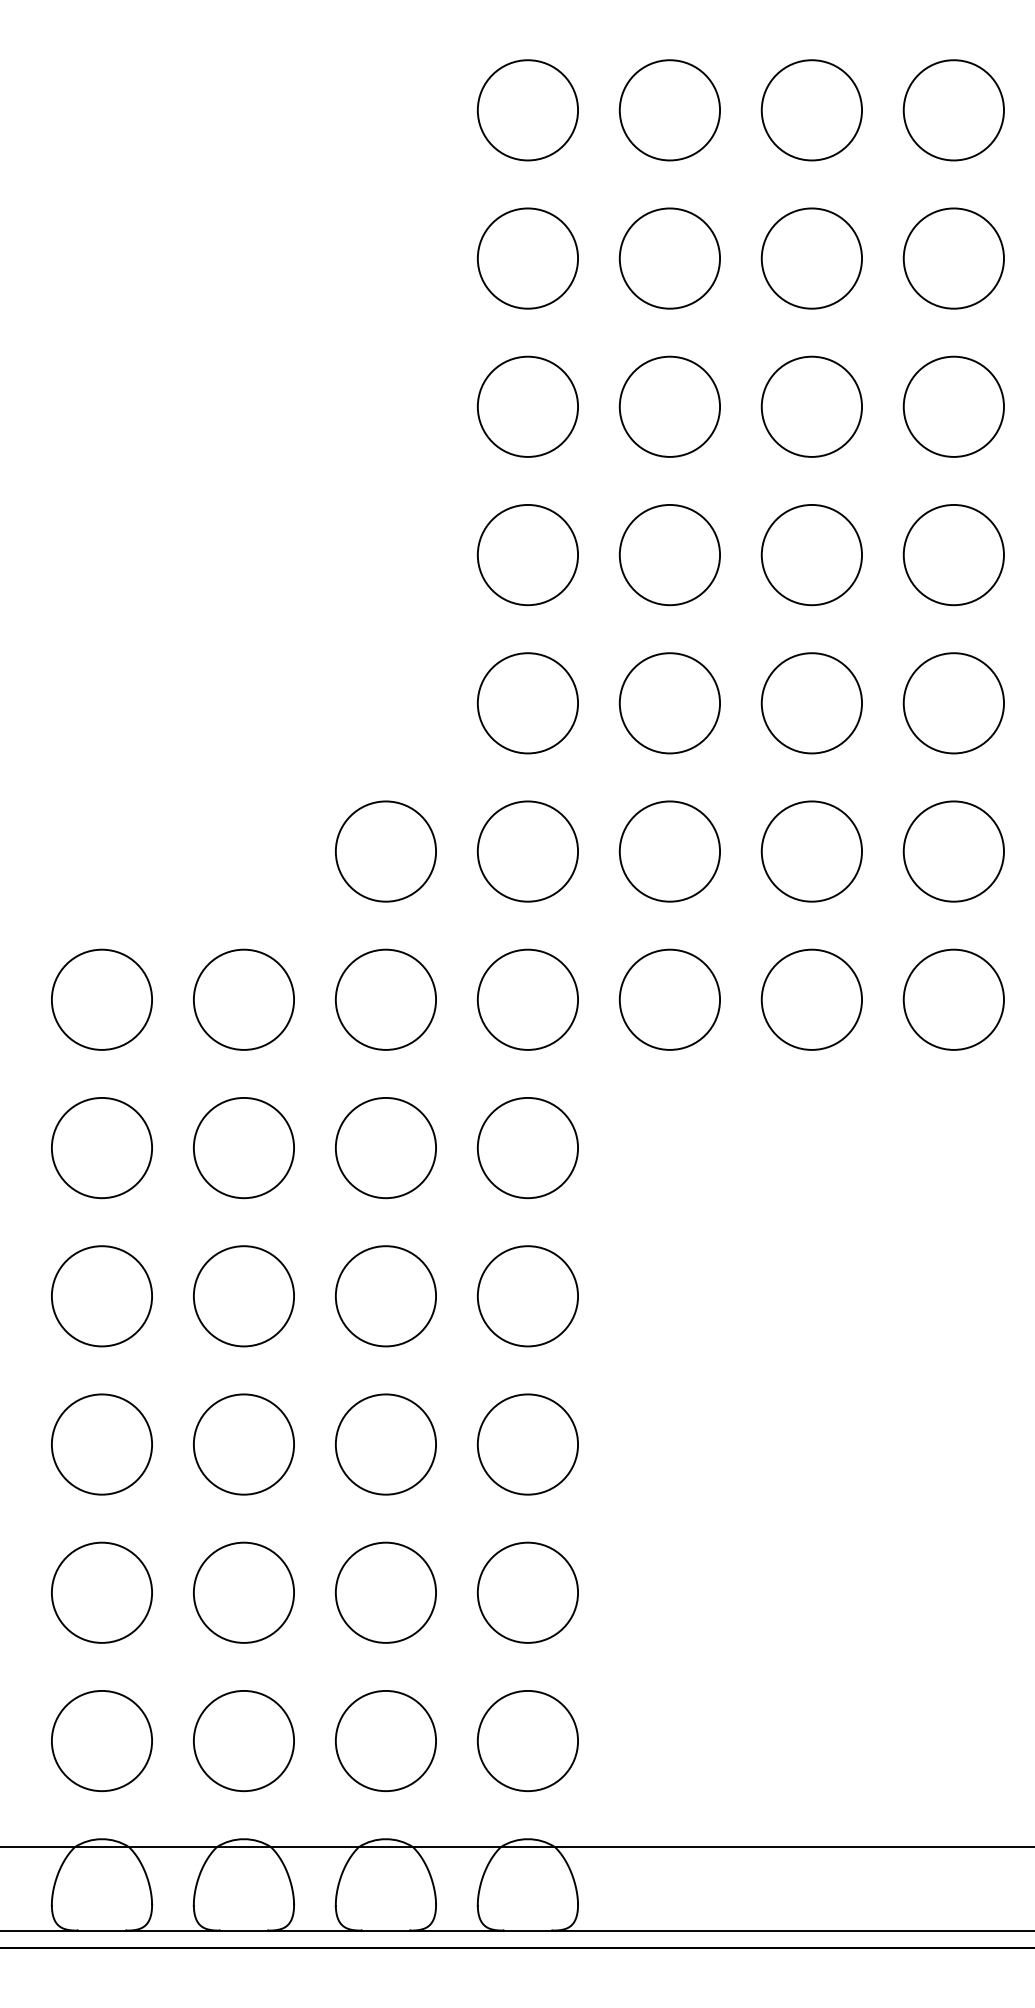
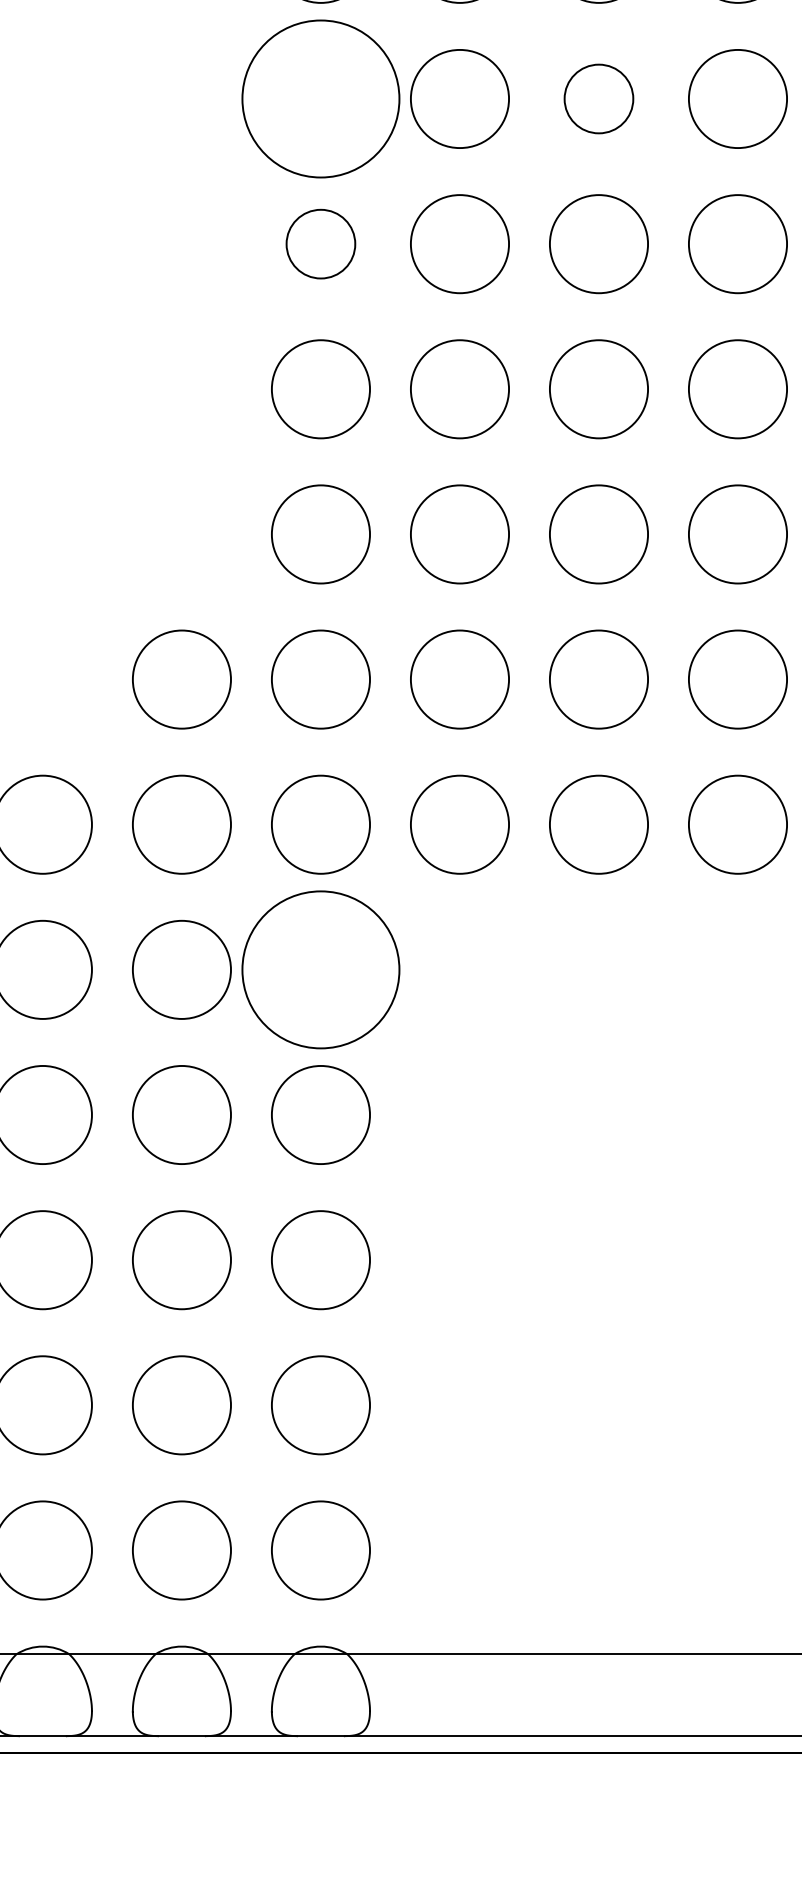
circle: (527, 258) -> (320, 98), size x1.6
circle: (811, 258) -> (598, 98), size x0.7
circle: (527, 406) -> (320, 243), size x0.7
circle: (527, 1147) -> (320, 969), size x1.6

